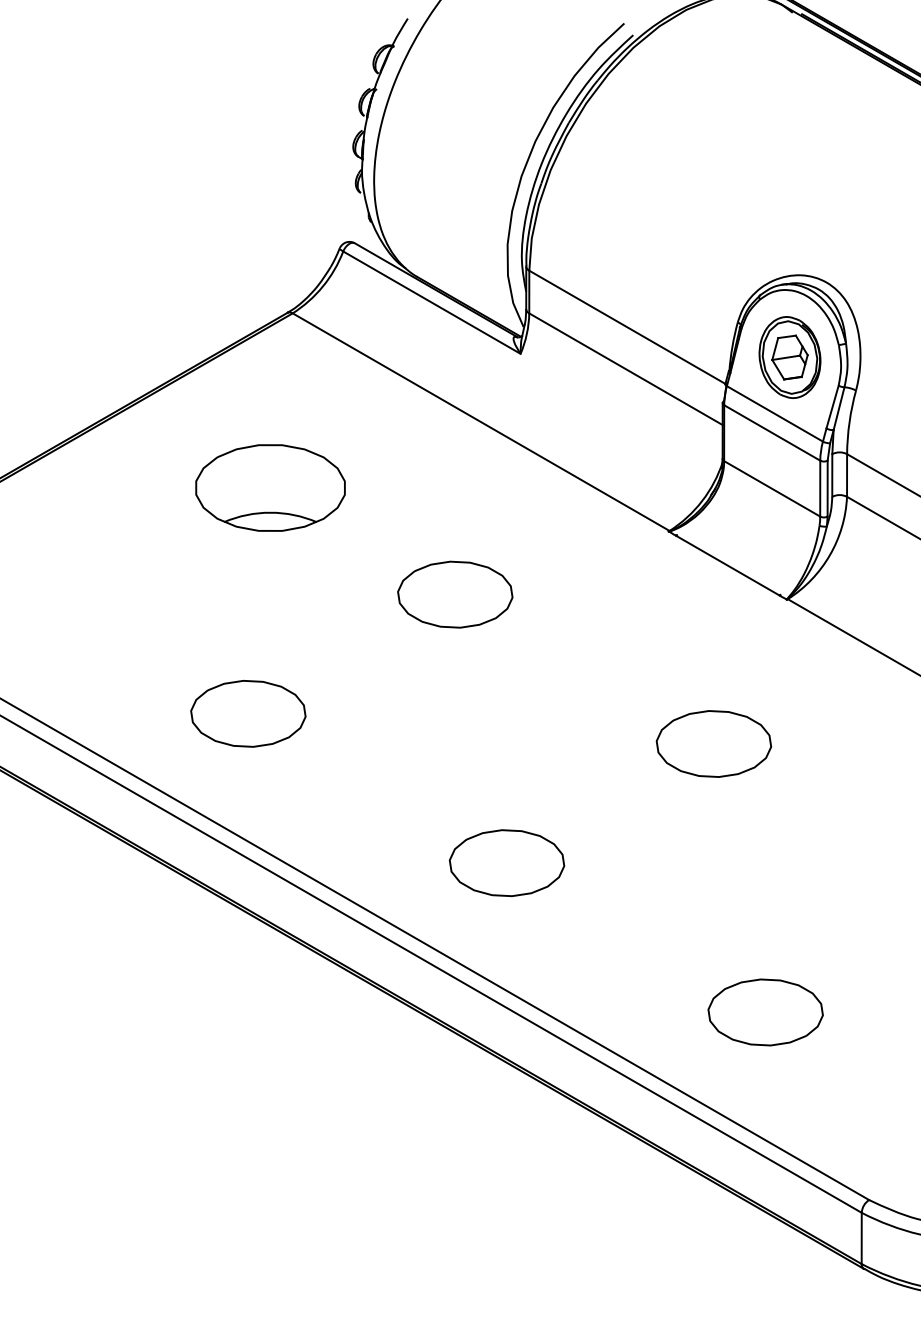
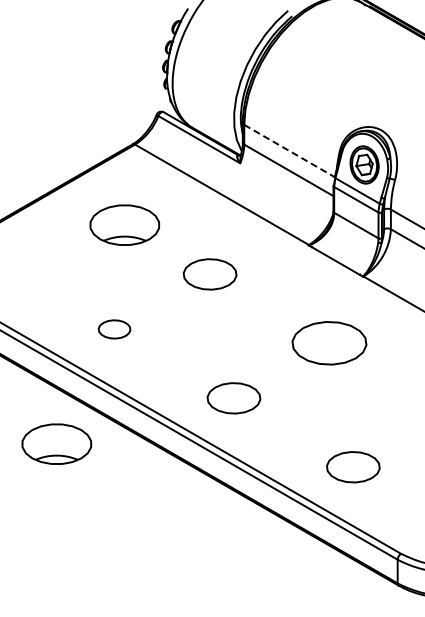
line: (627, 328) -> (289, 151), solid -> dashed
part: (248, 714) -> (114, 329), size x0.6
part: (714, 744) -> (329, 343), size x1.4
part: (122, 961) -> (56, 443), added

